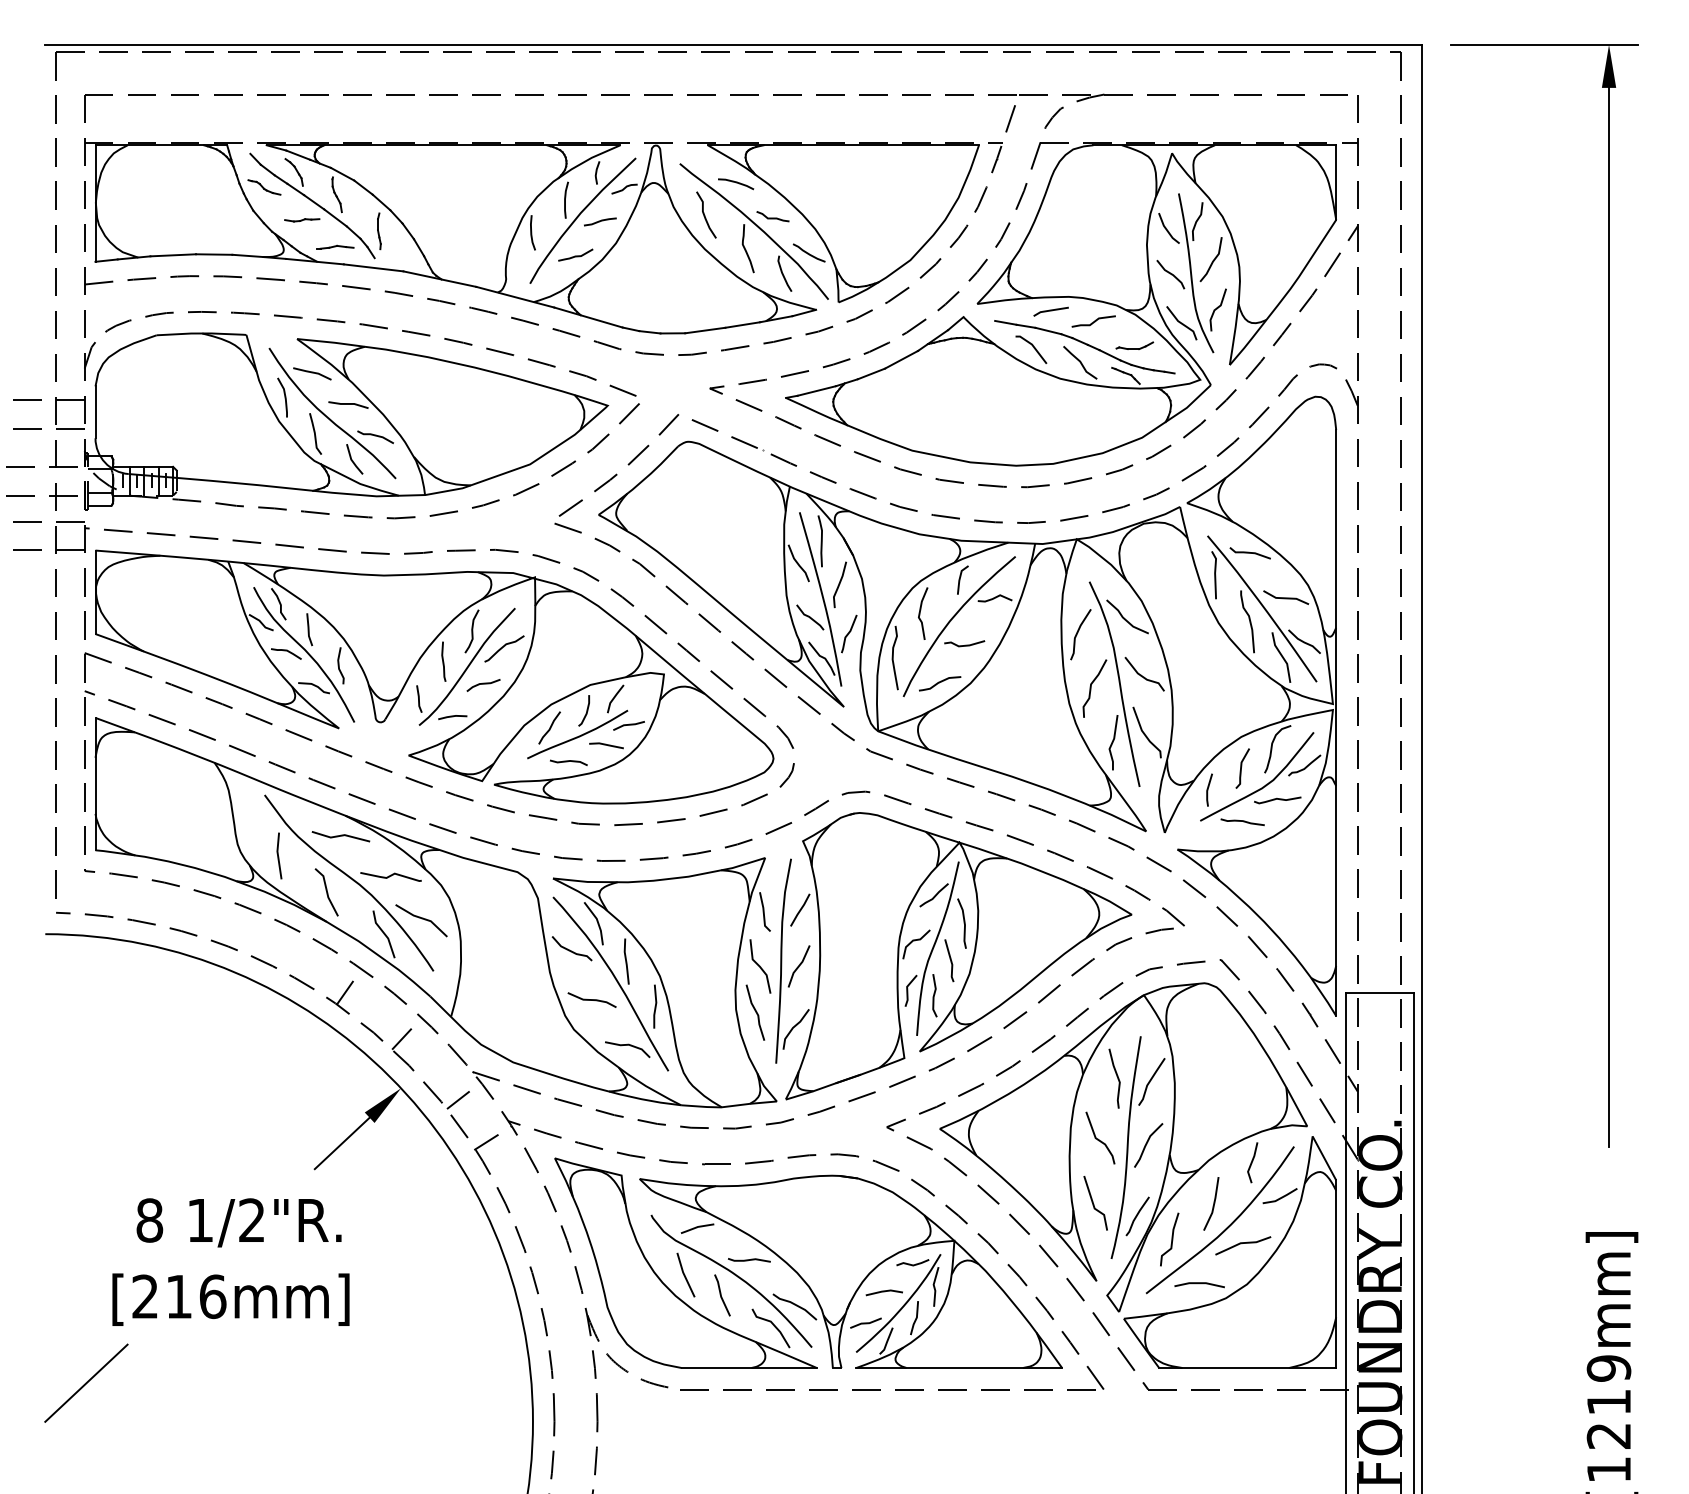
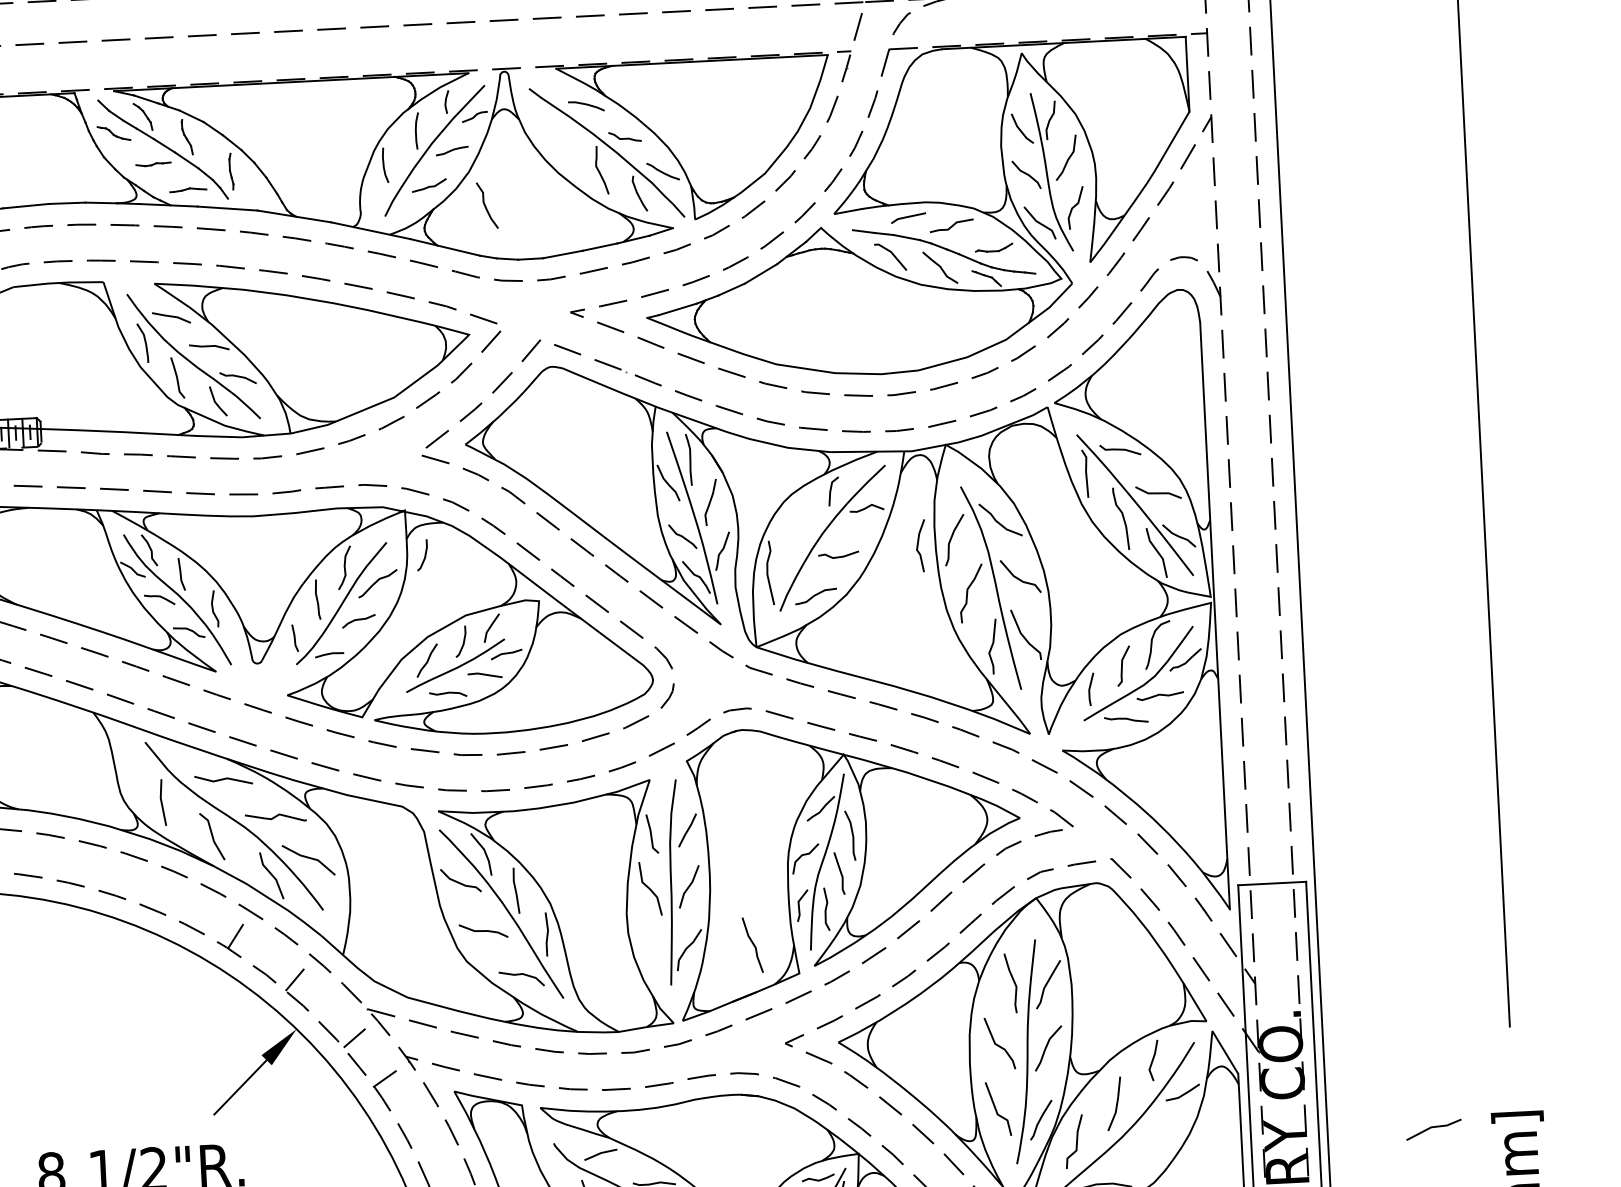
curve: (705, 215) -> (486, 206), moved
curve: (920, 613) -> (918, 545), moved
line: (552, 622) -> (424, 554), added
curve: (755, 1012) -> (752, 944), moved
curve: (1243, 1243) -> (1434, 1127), moved

